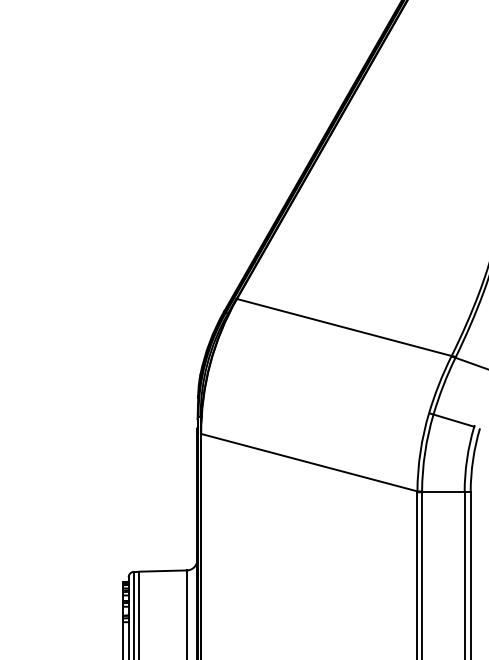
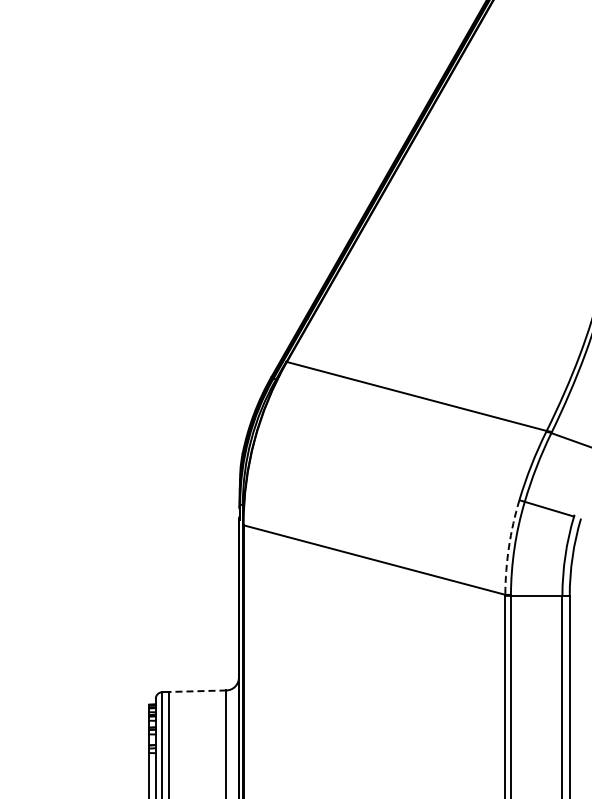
arc: (420, 452) -> (508, 547), solid -> dashed
line: (163, 571) -> (197, 691), solid -> dashed

